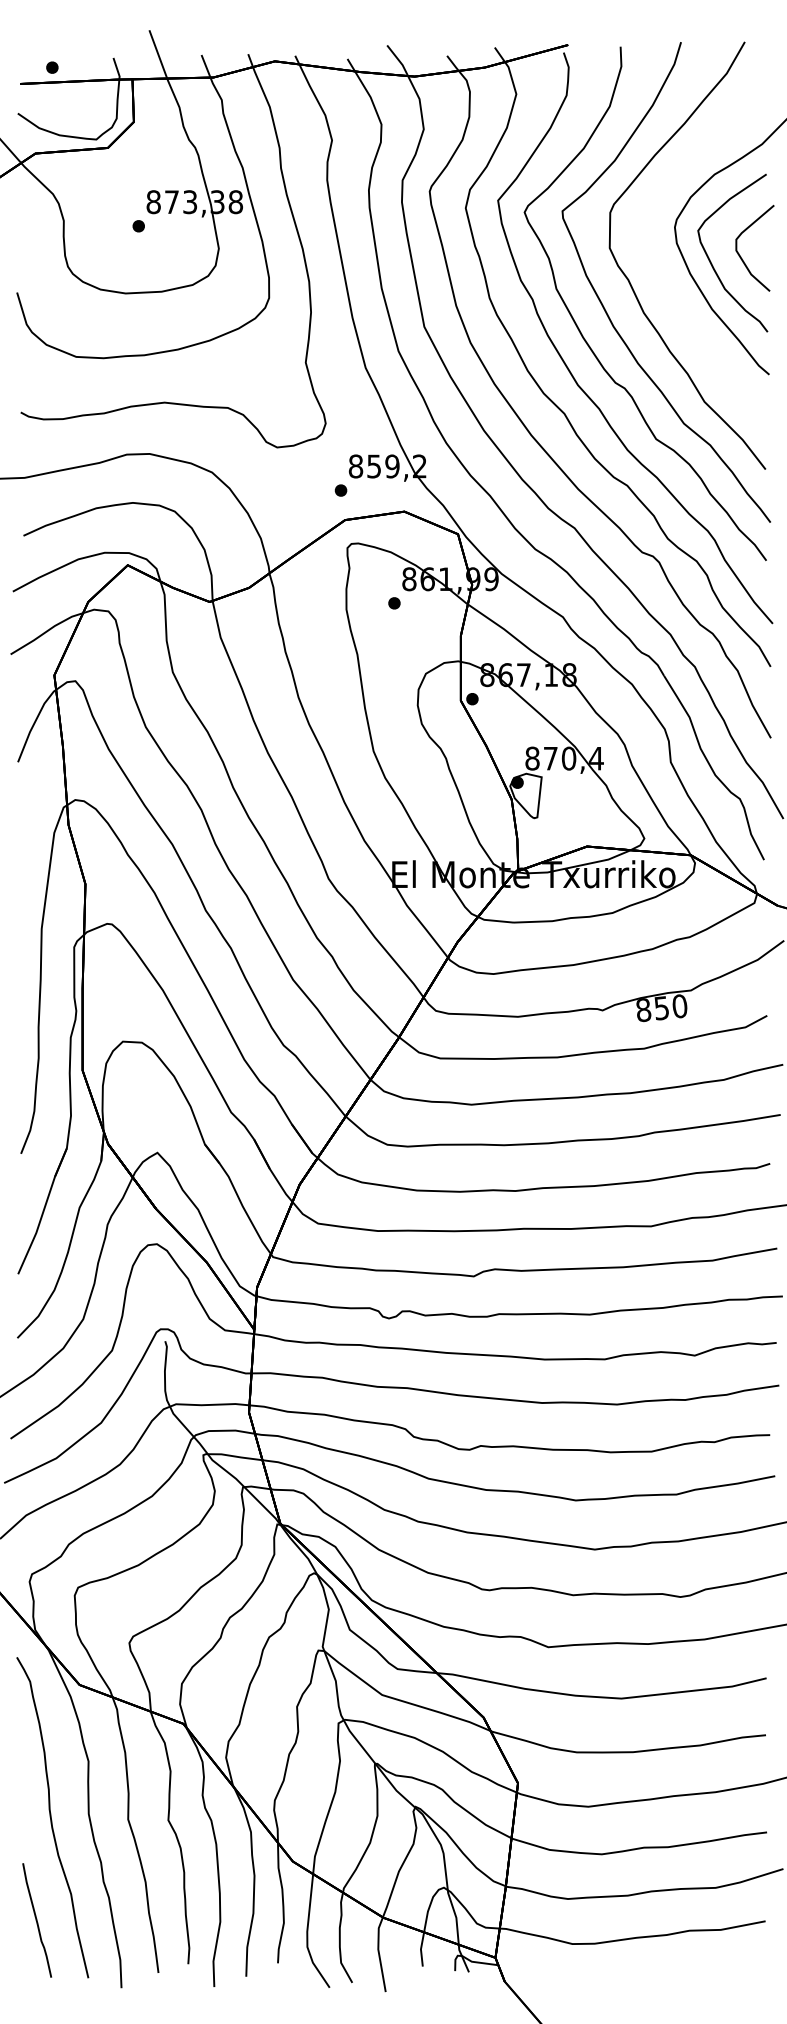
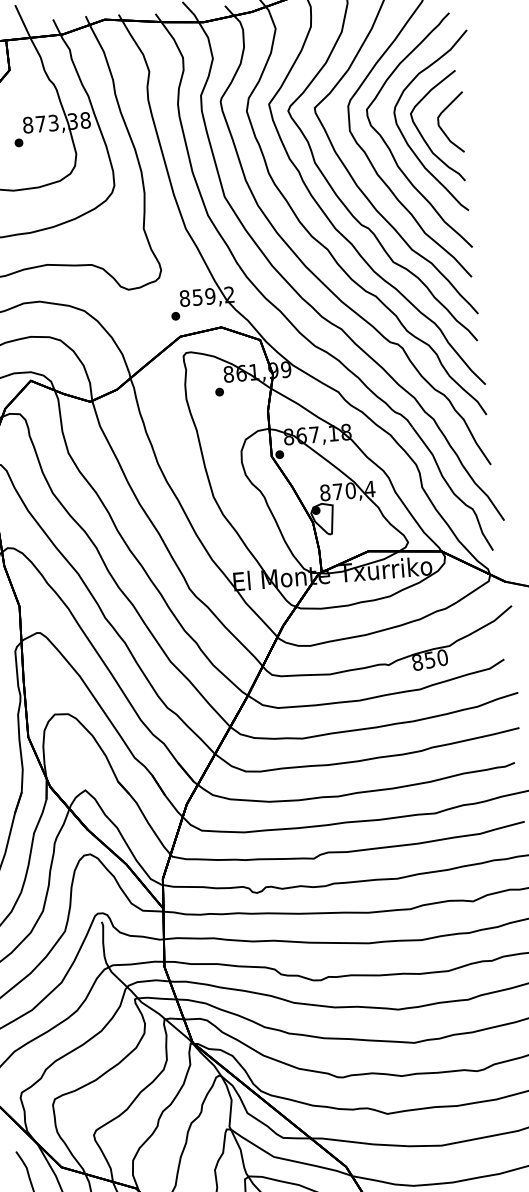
curve: (664, 277) -> (389, 148), added

